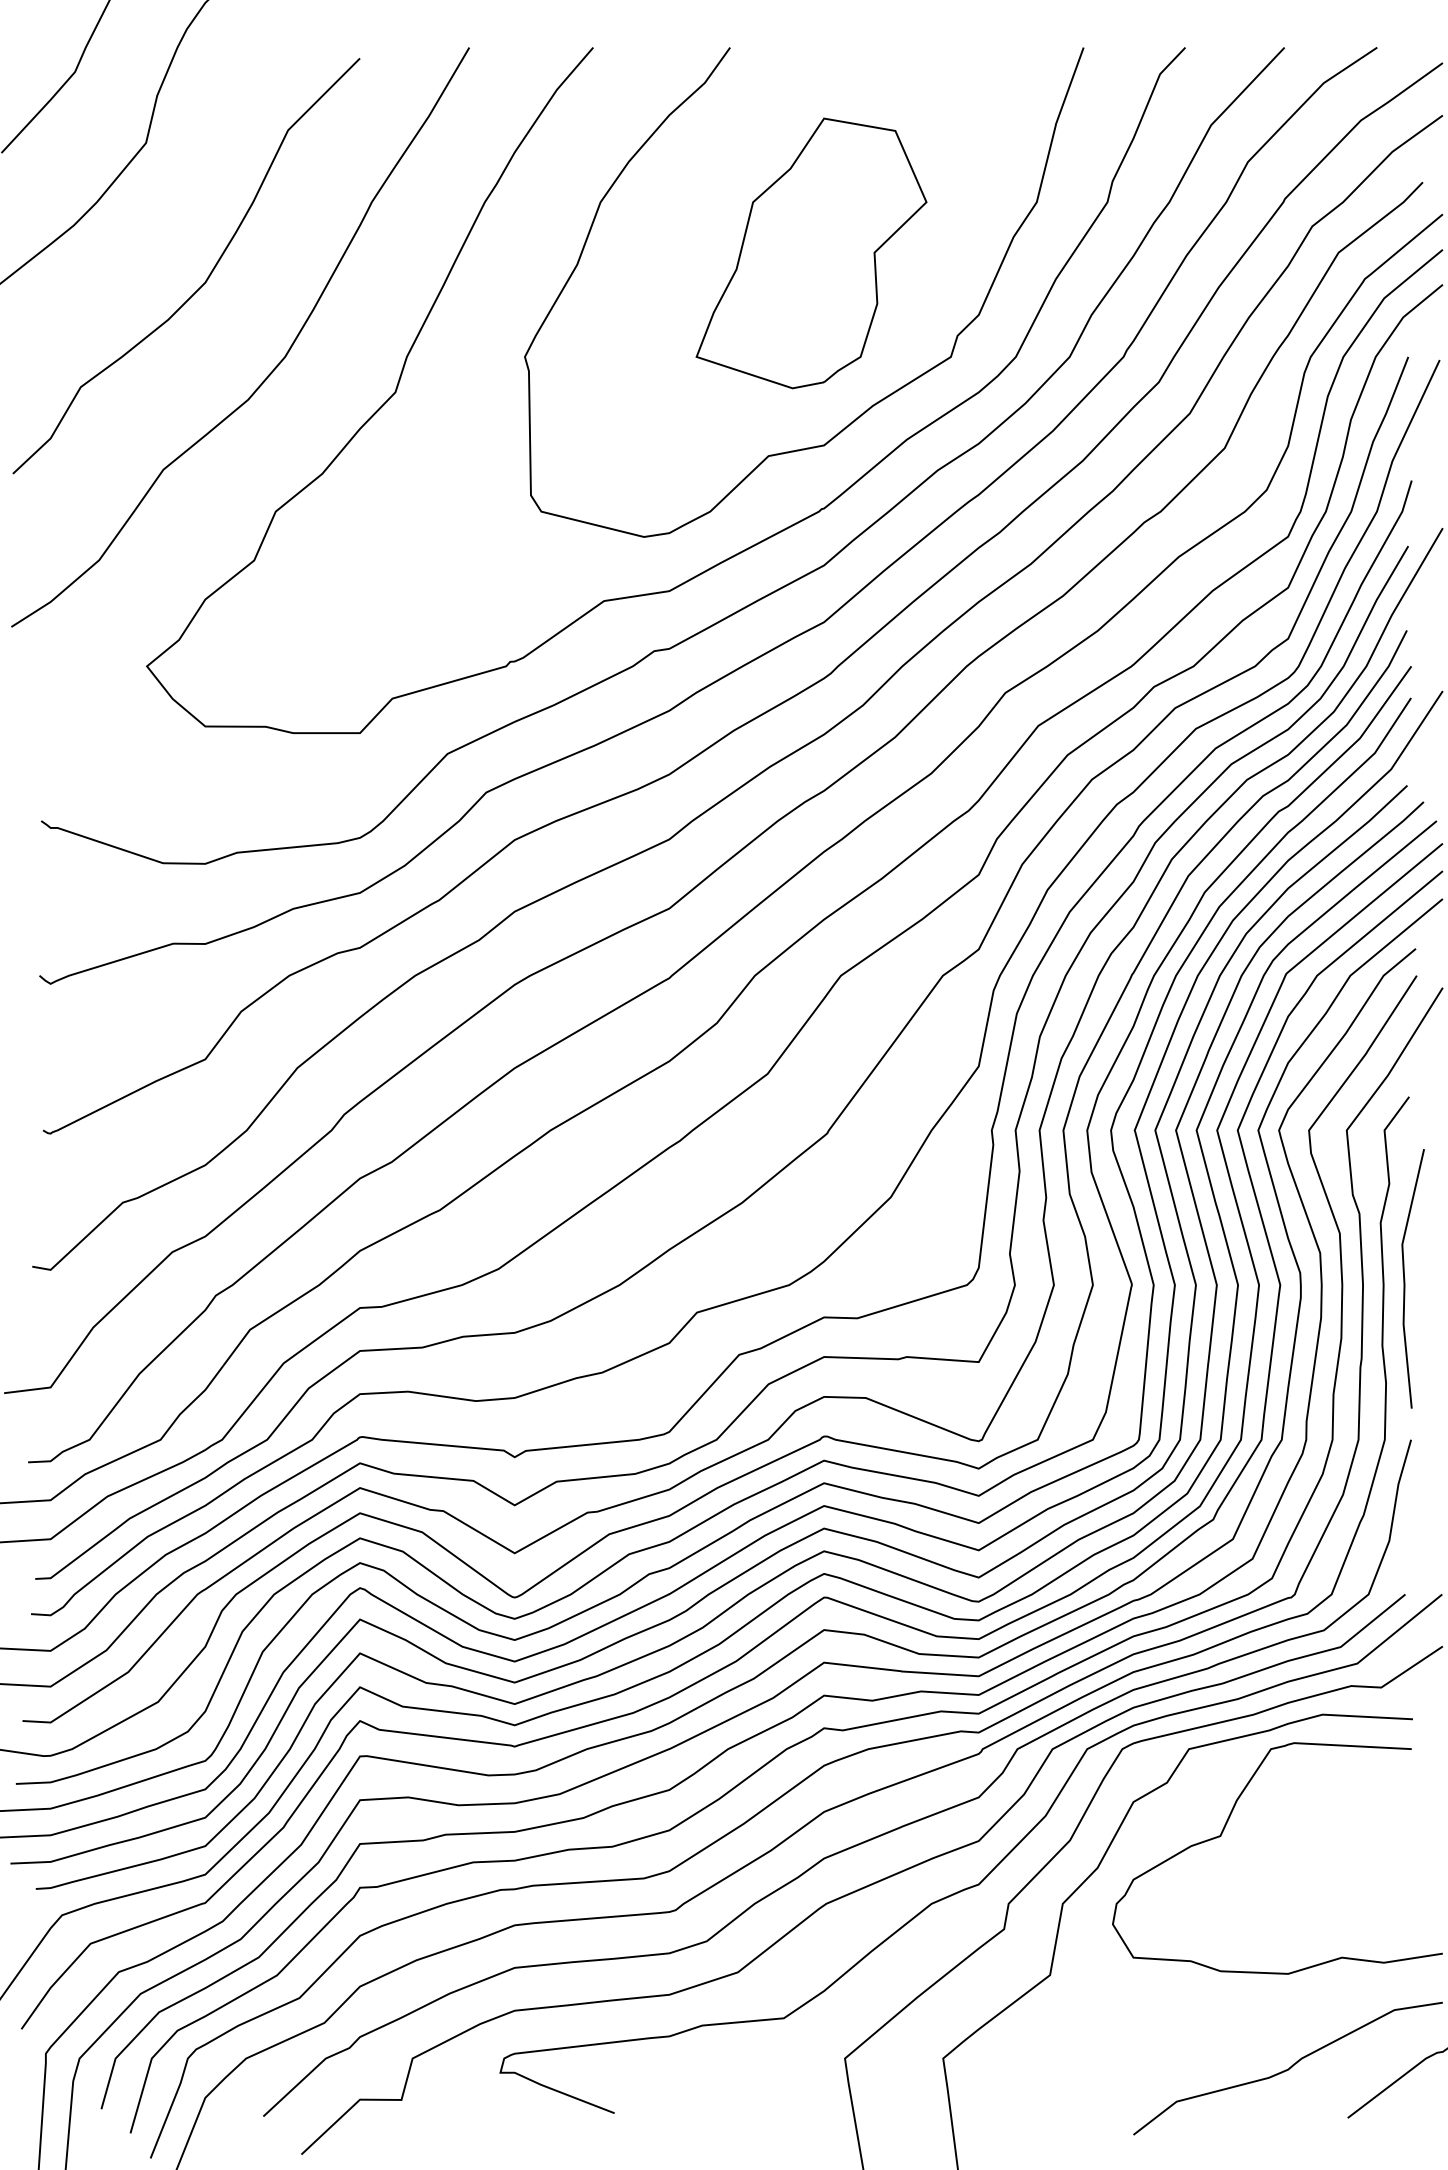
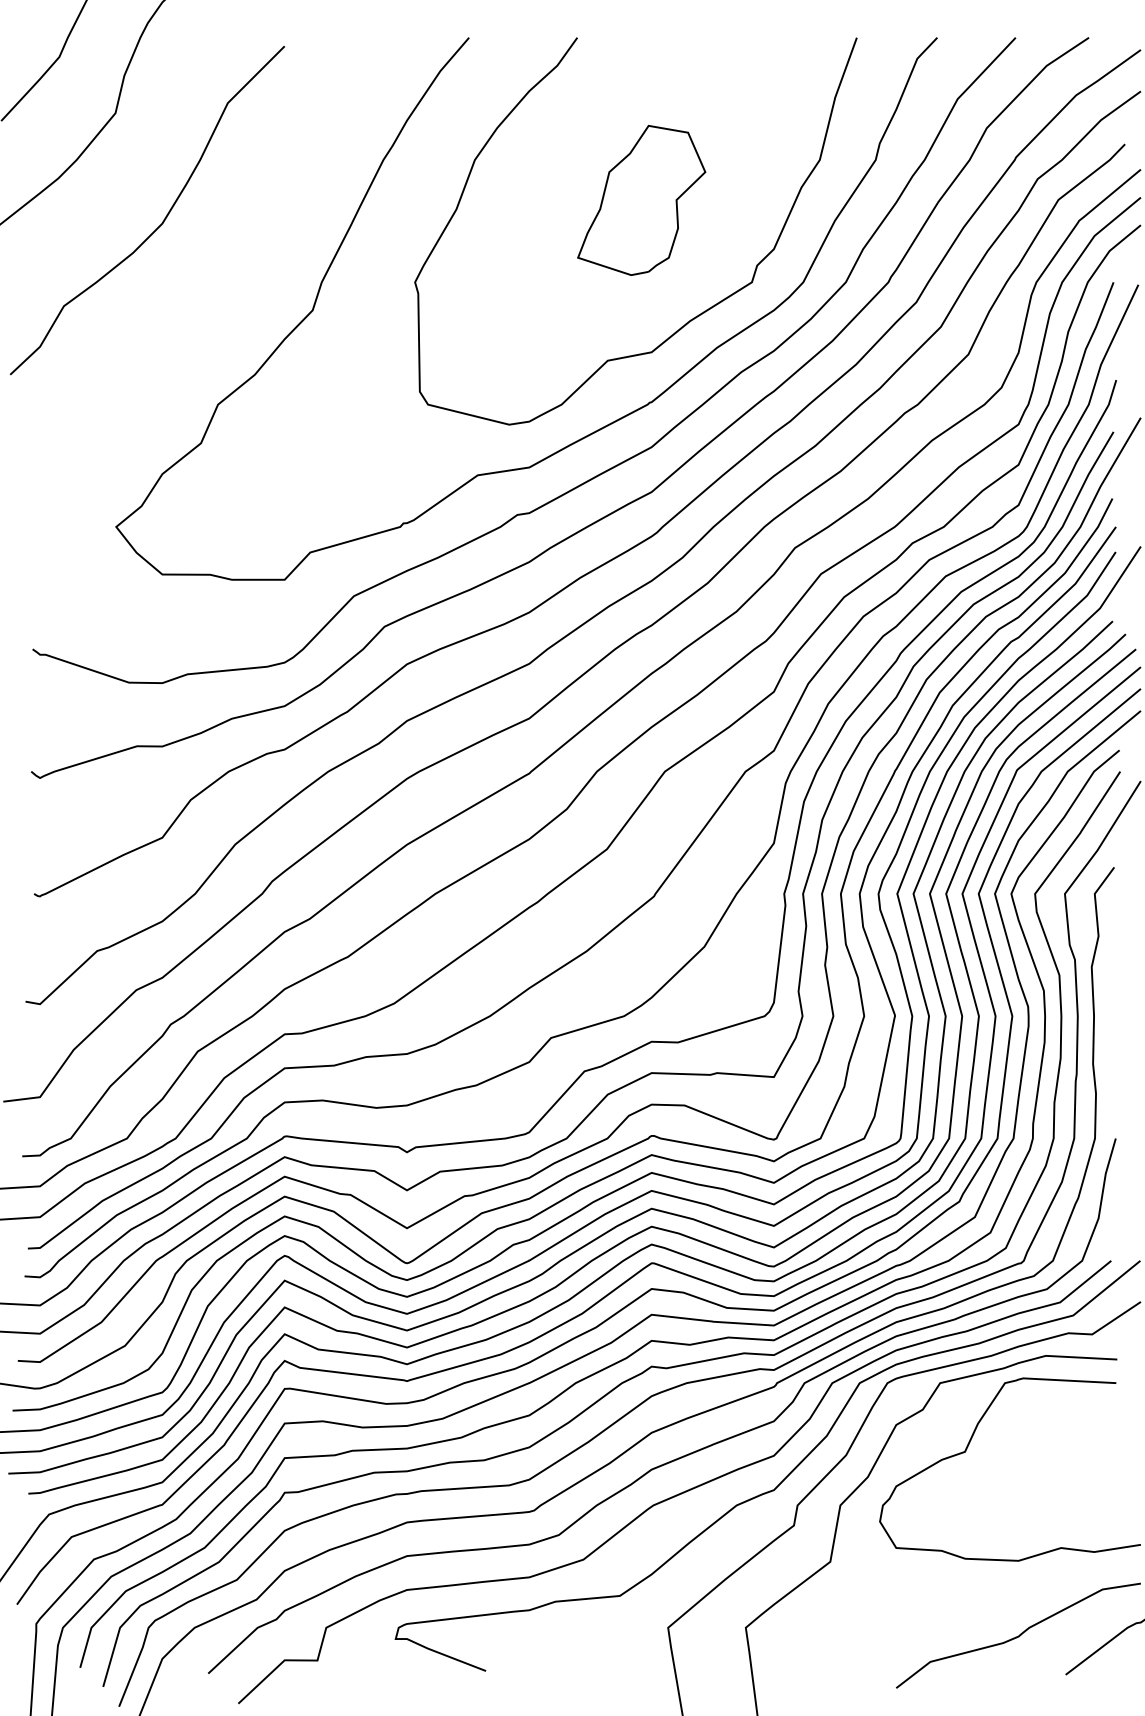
part: (811, 253) -> (641, 200), size x0.7
curve: (273, 368) -> (216, 291), removed
line: (1405, 1278) -> (1111, 1011), removed

